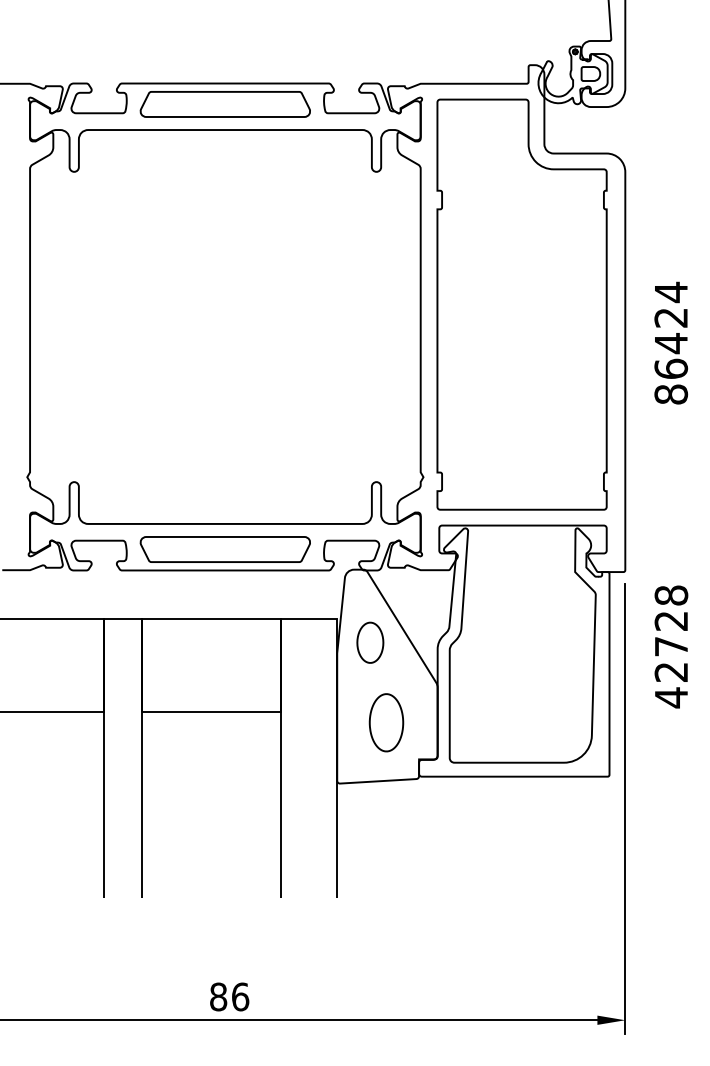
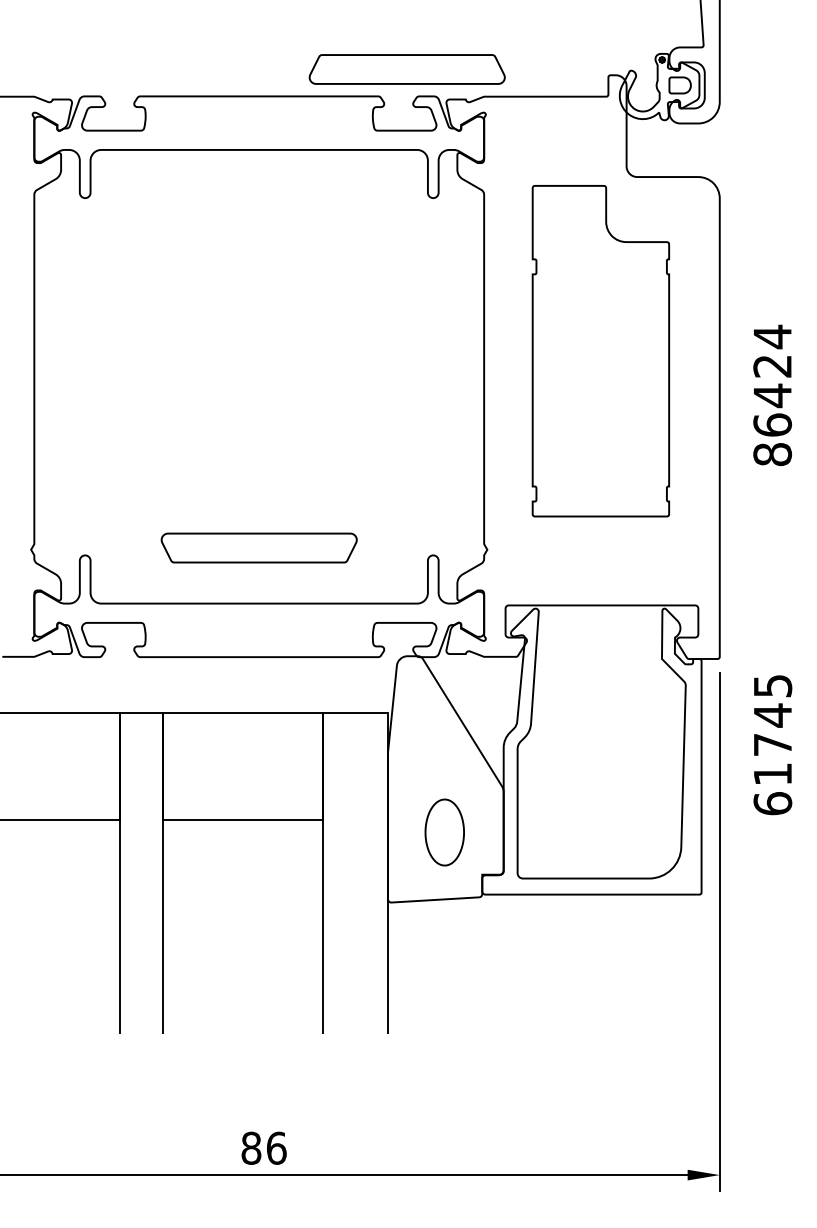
part: (224, 104) -> (406, 69), moved
part: (521, 305) -> (600, 351), size x0.7
part: (224, 549) -> (258, 547), moved
part: (370, 642) -> (426, 740), removed
text: (671, 647) -> (772, 745), 42728 -> 61745

